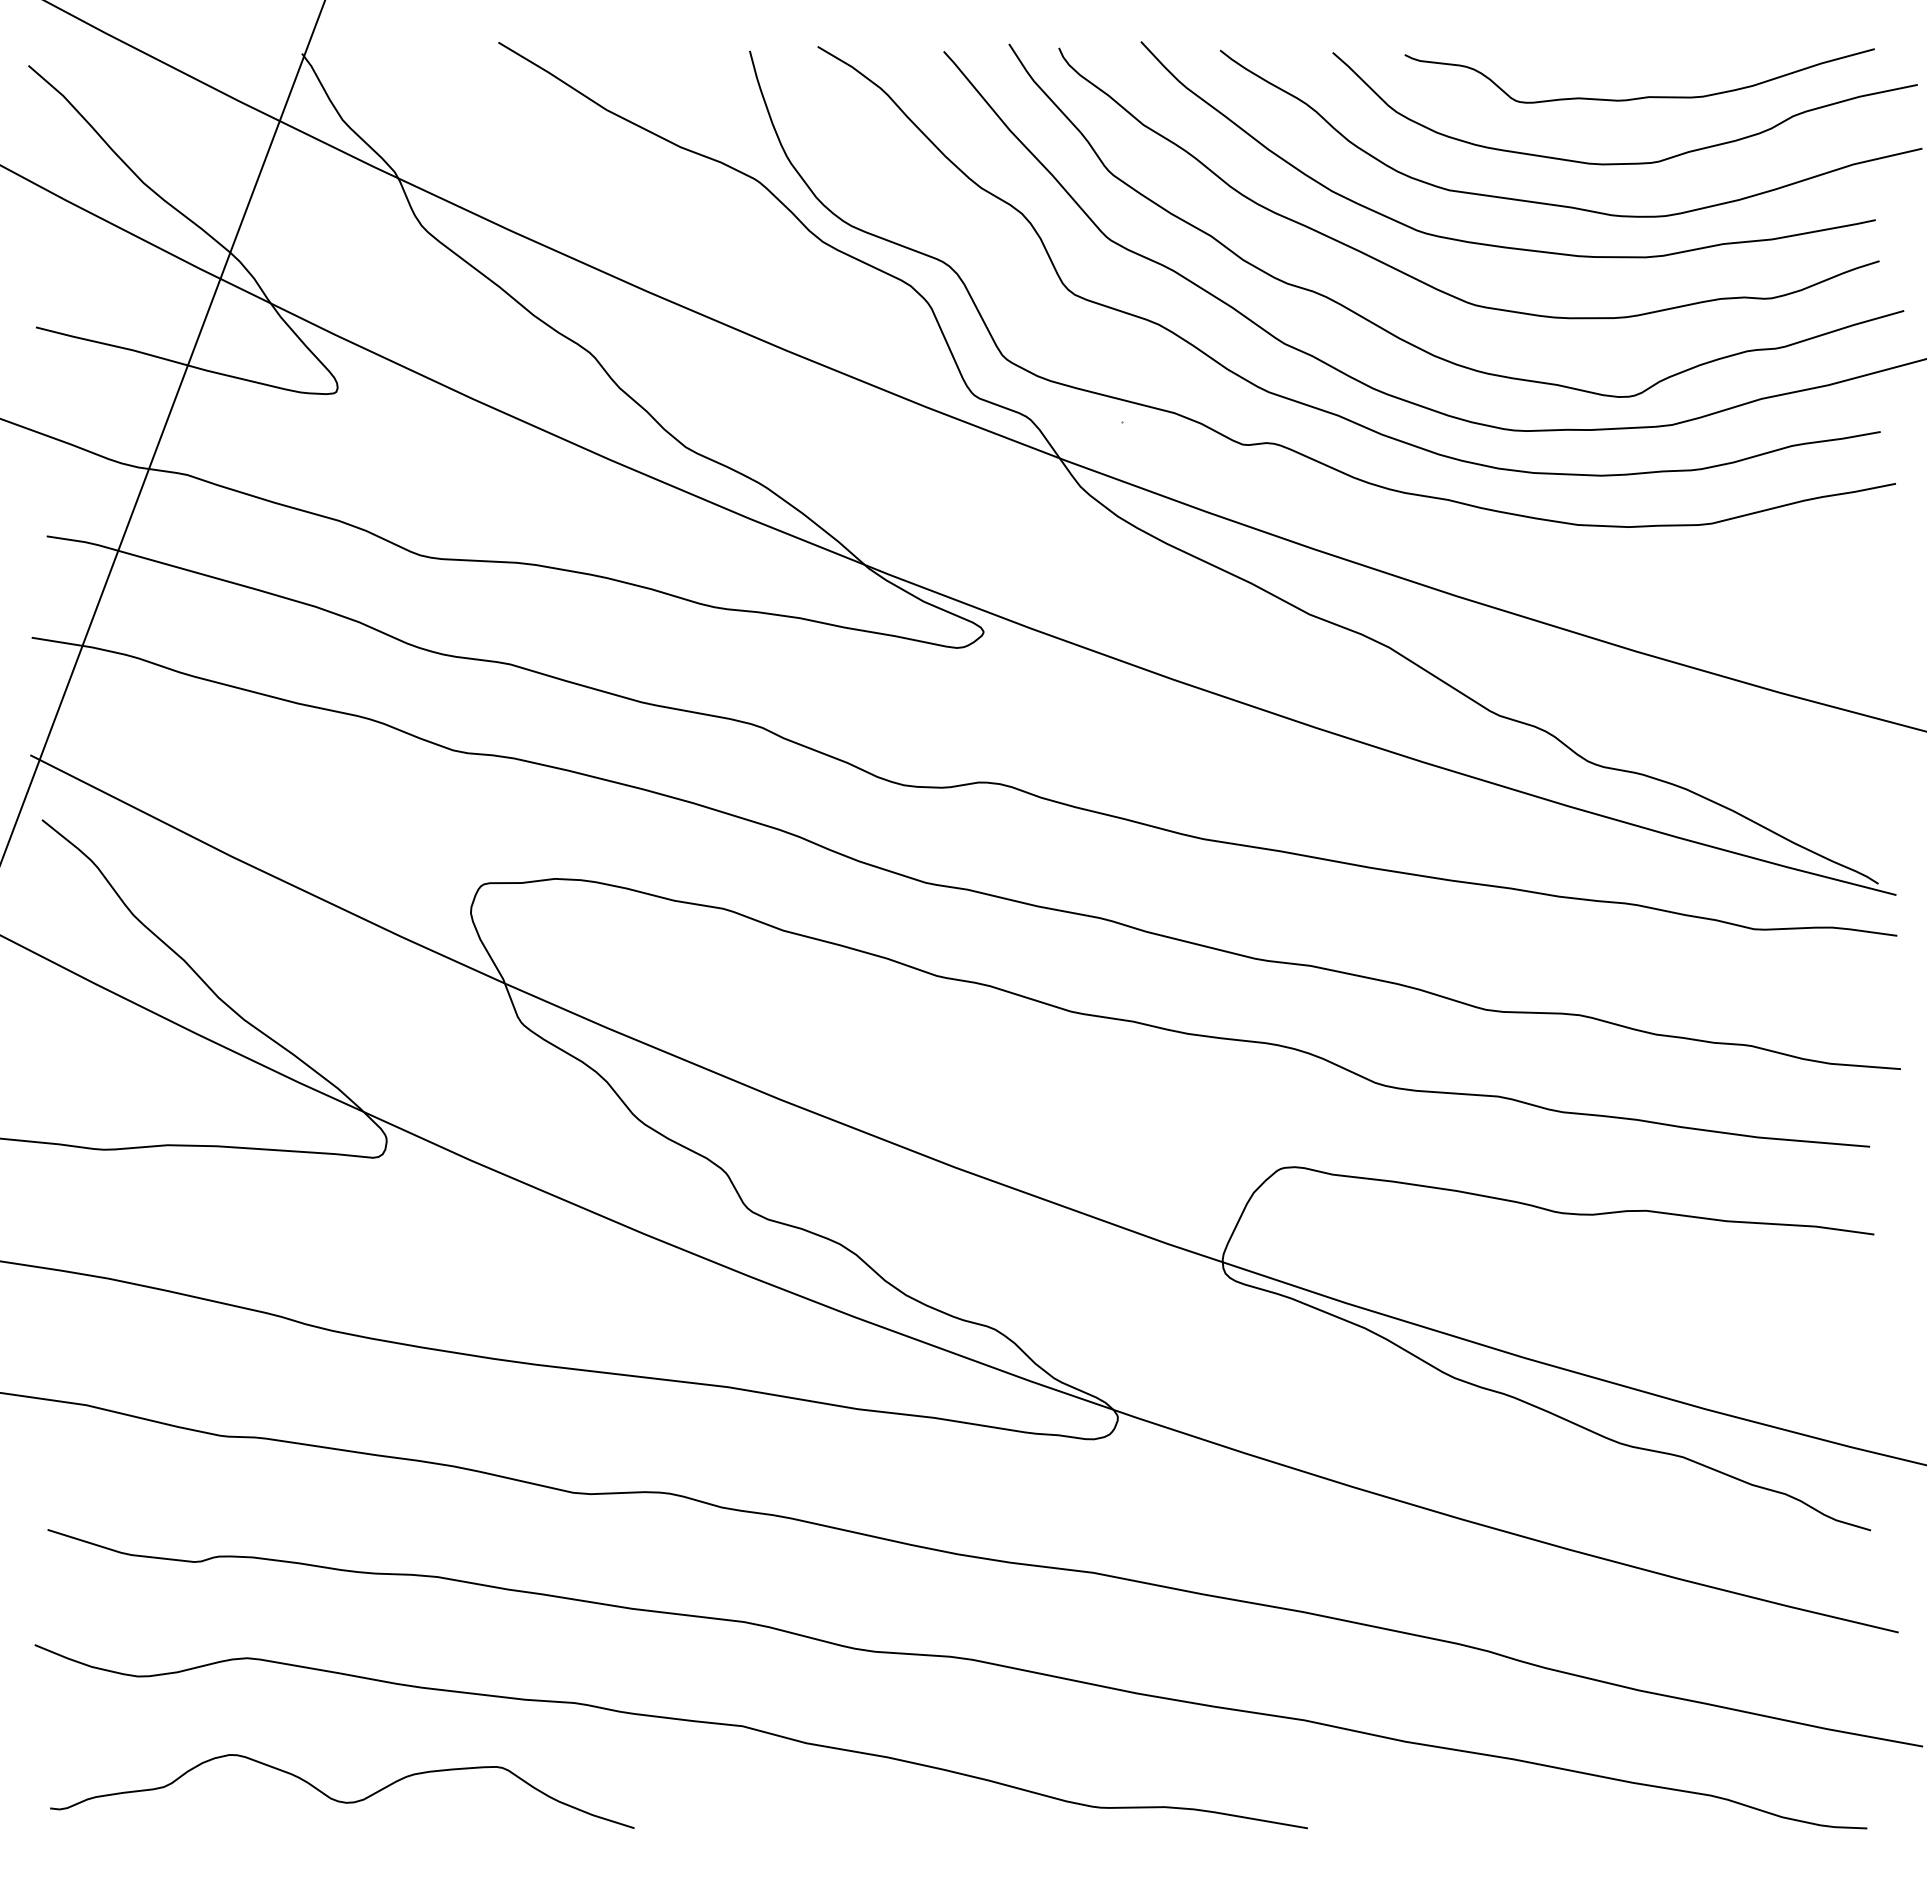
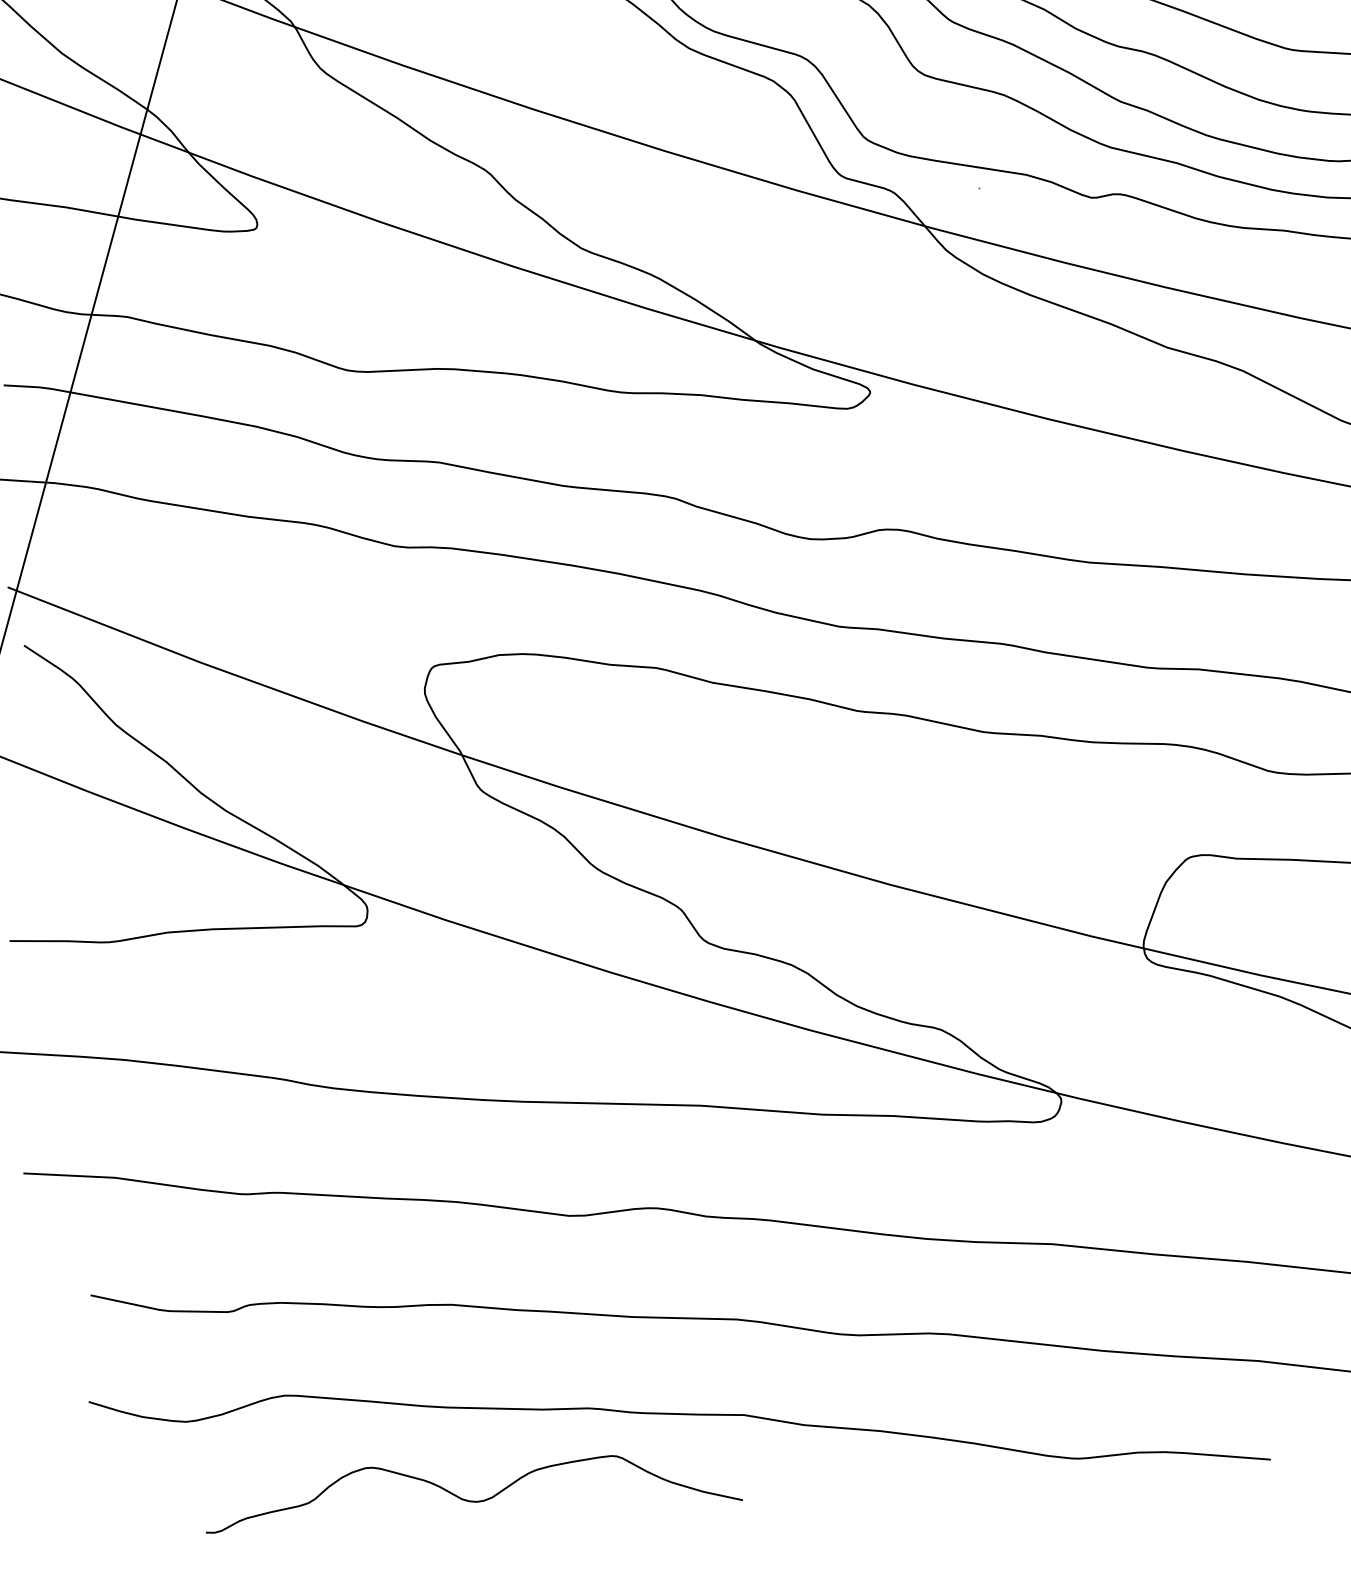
curve: (340, 1800) -> (471, 1500), moved

